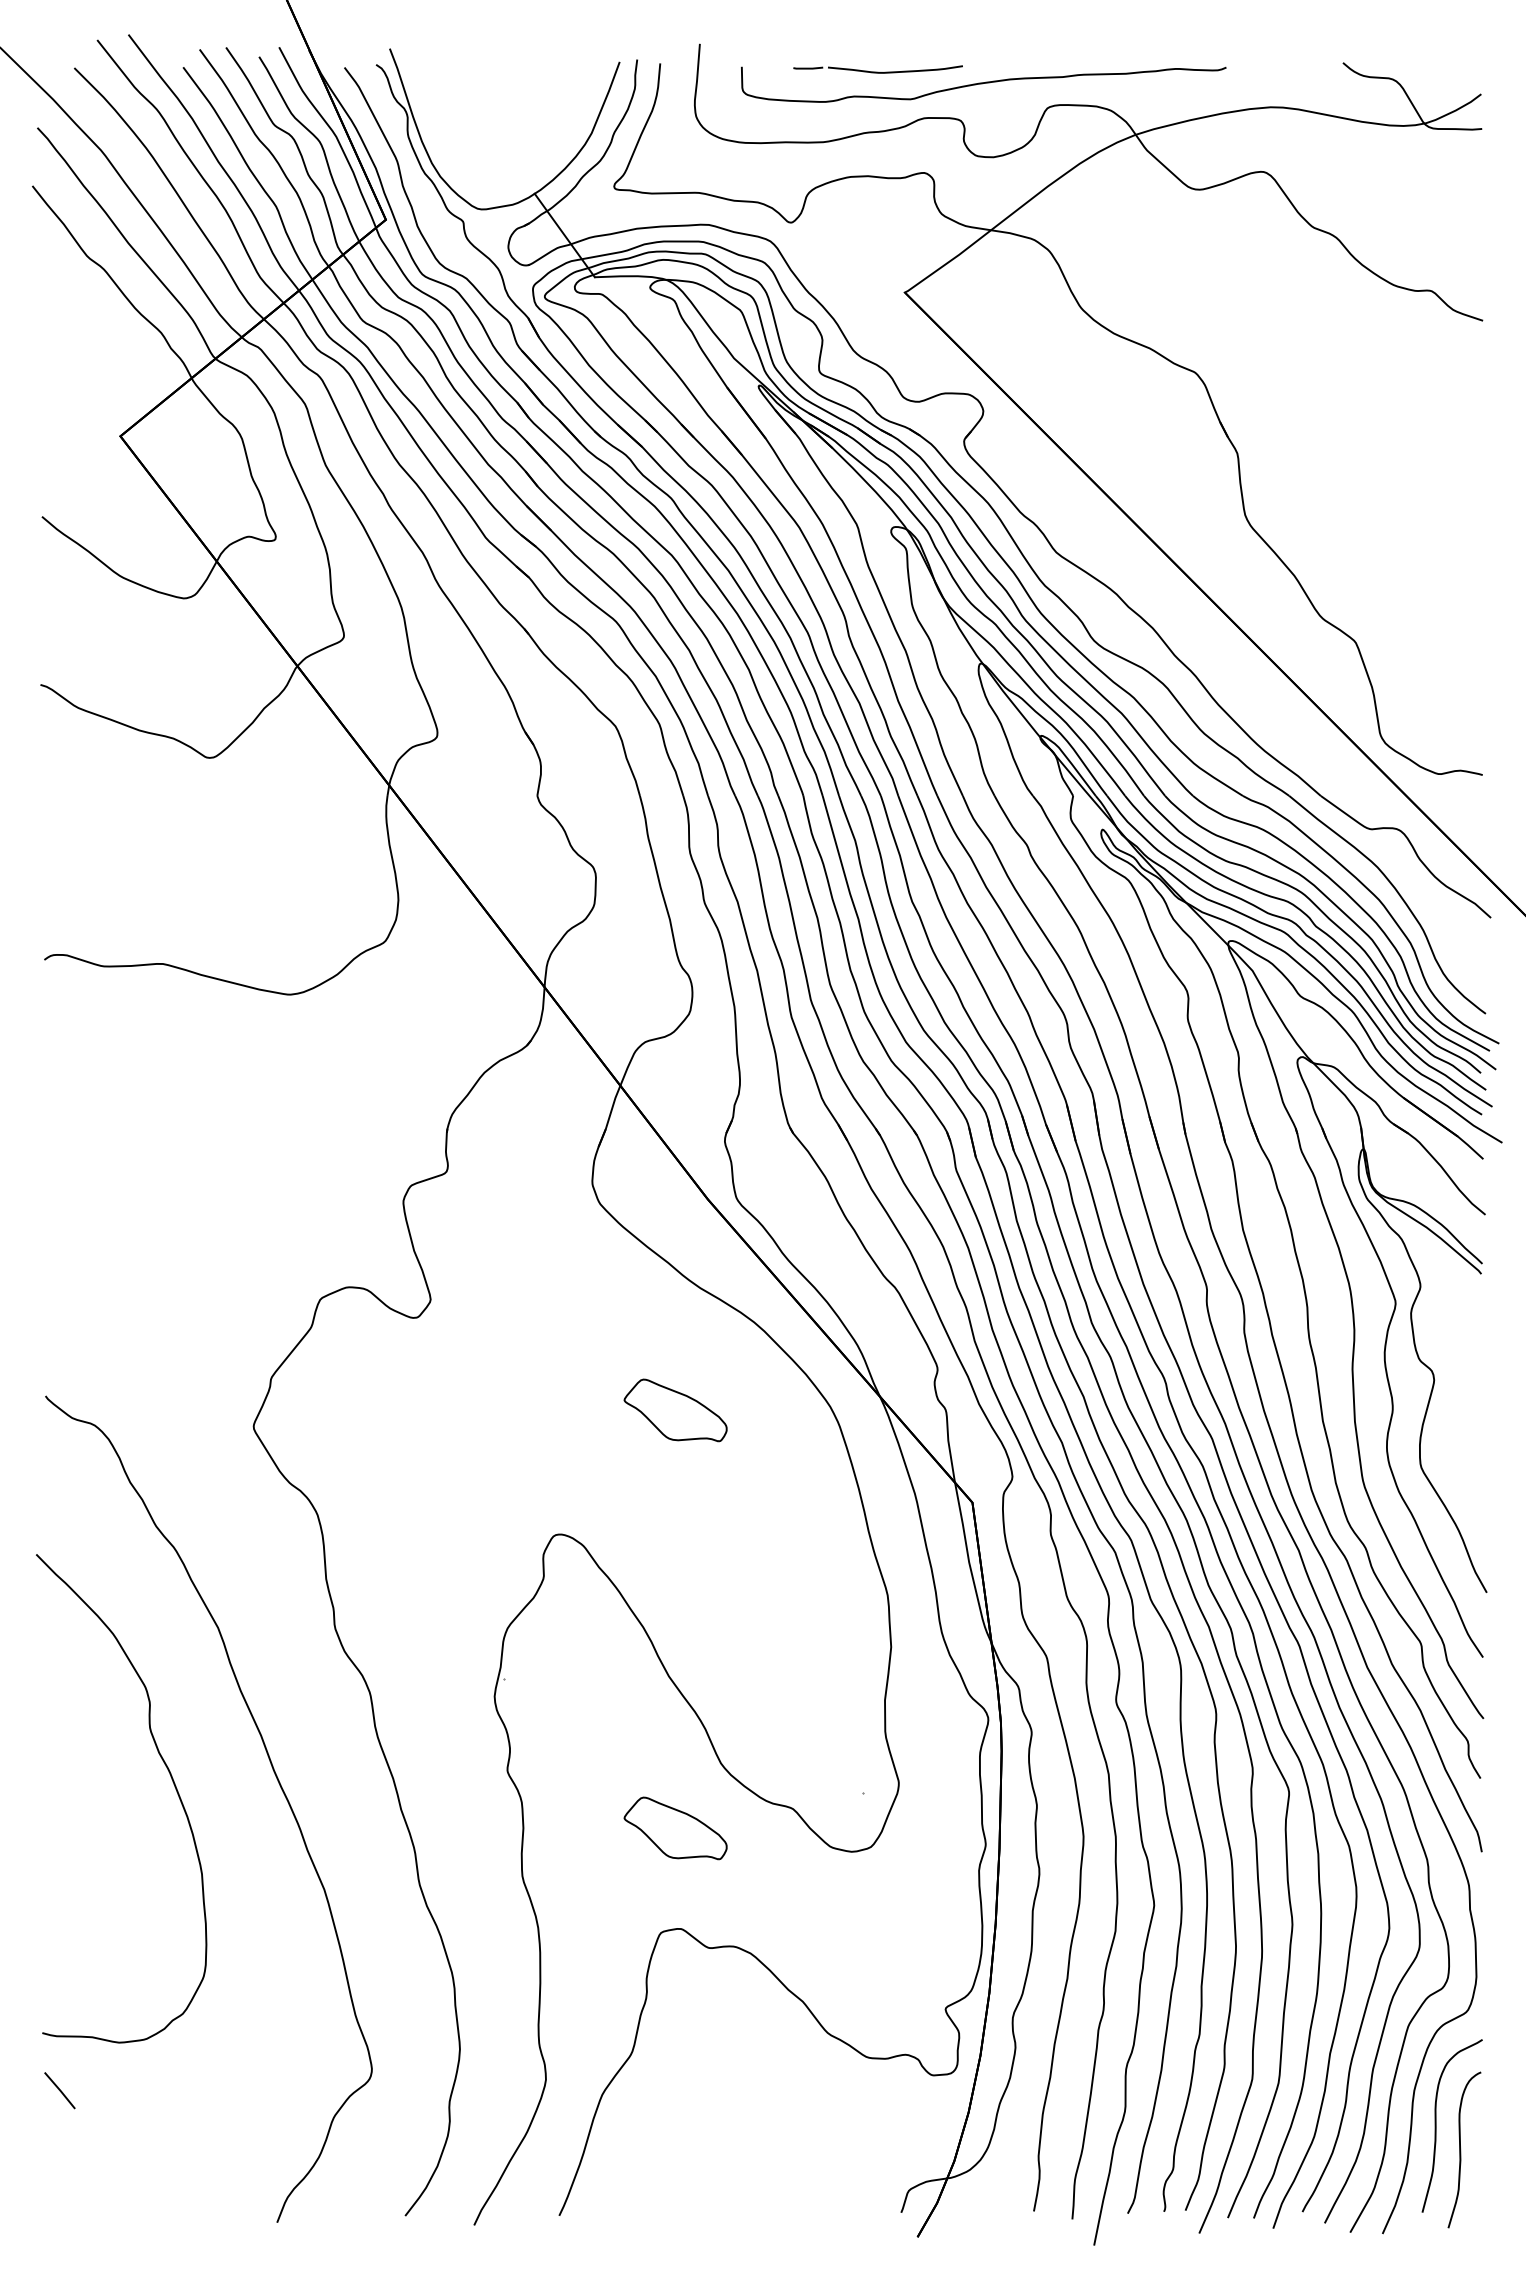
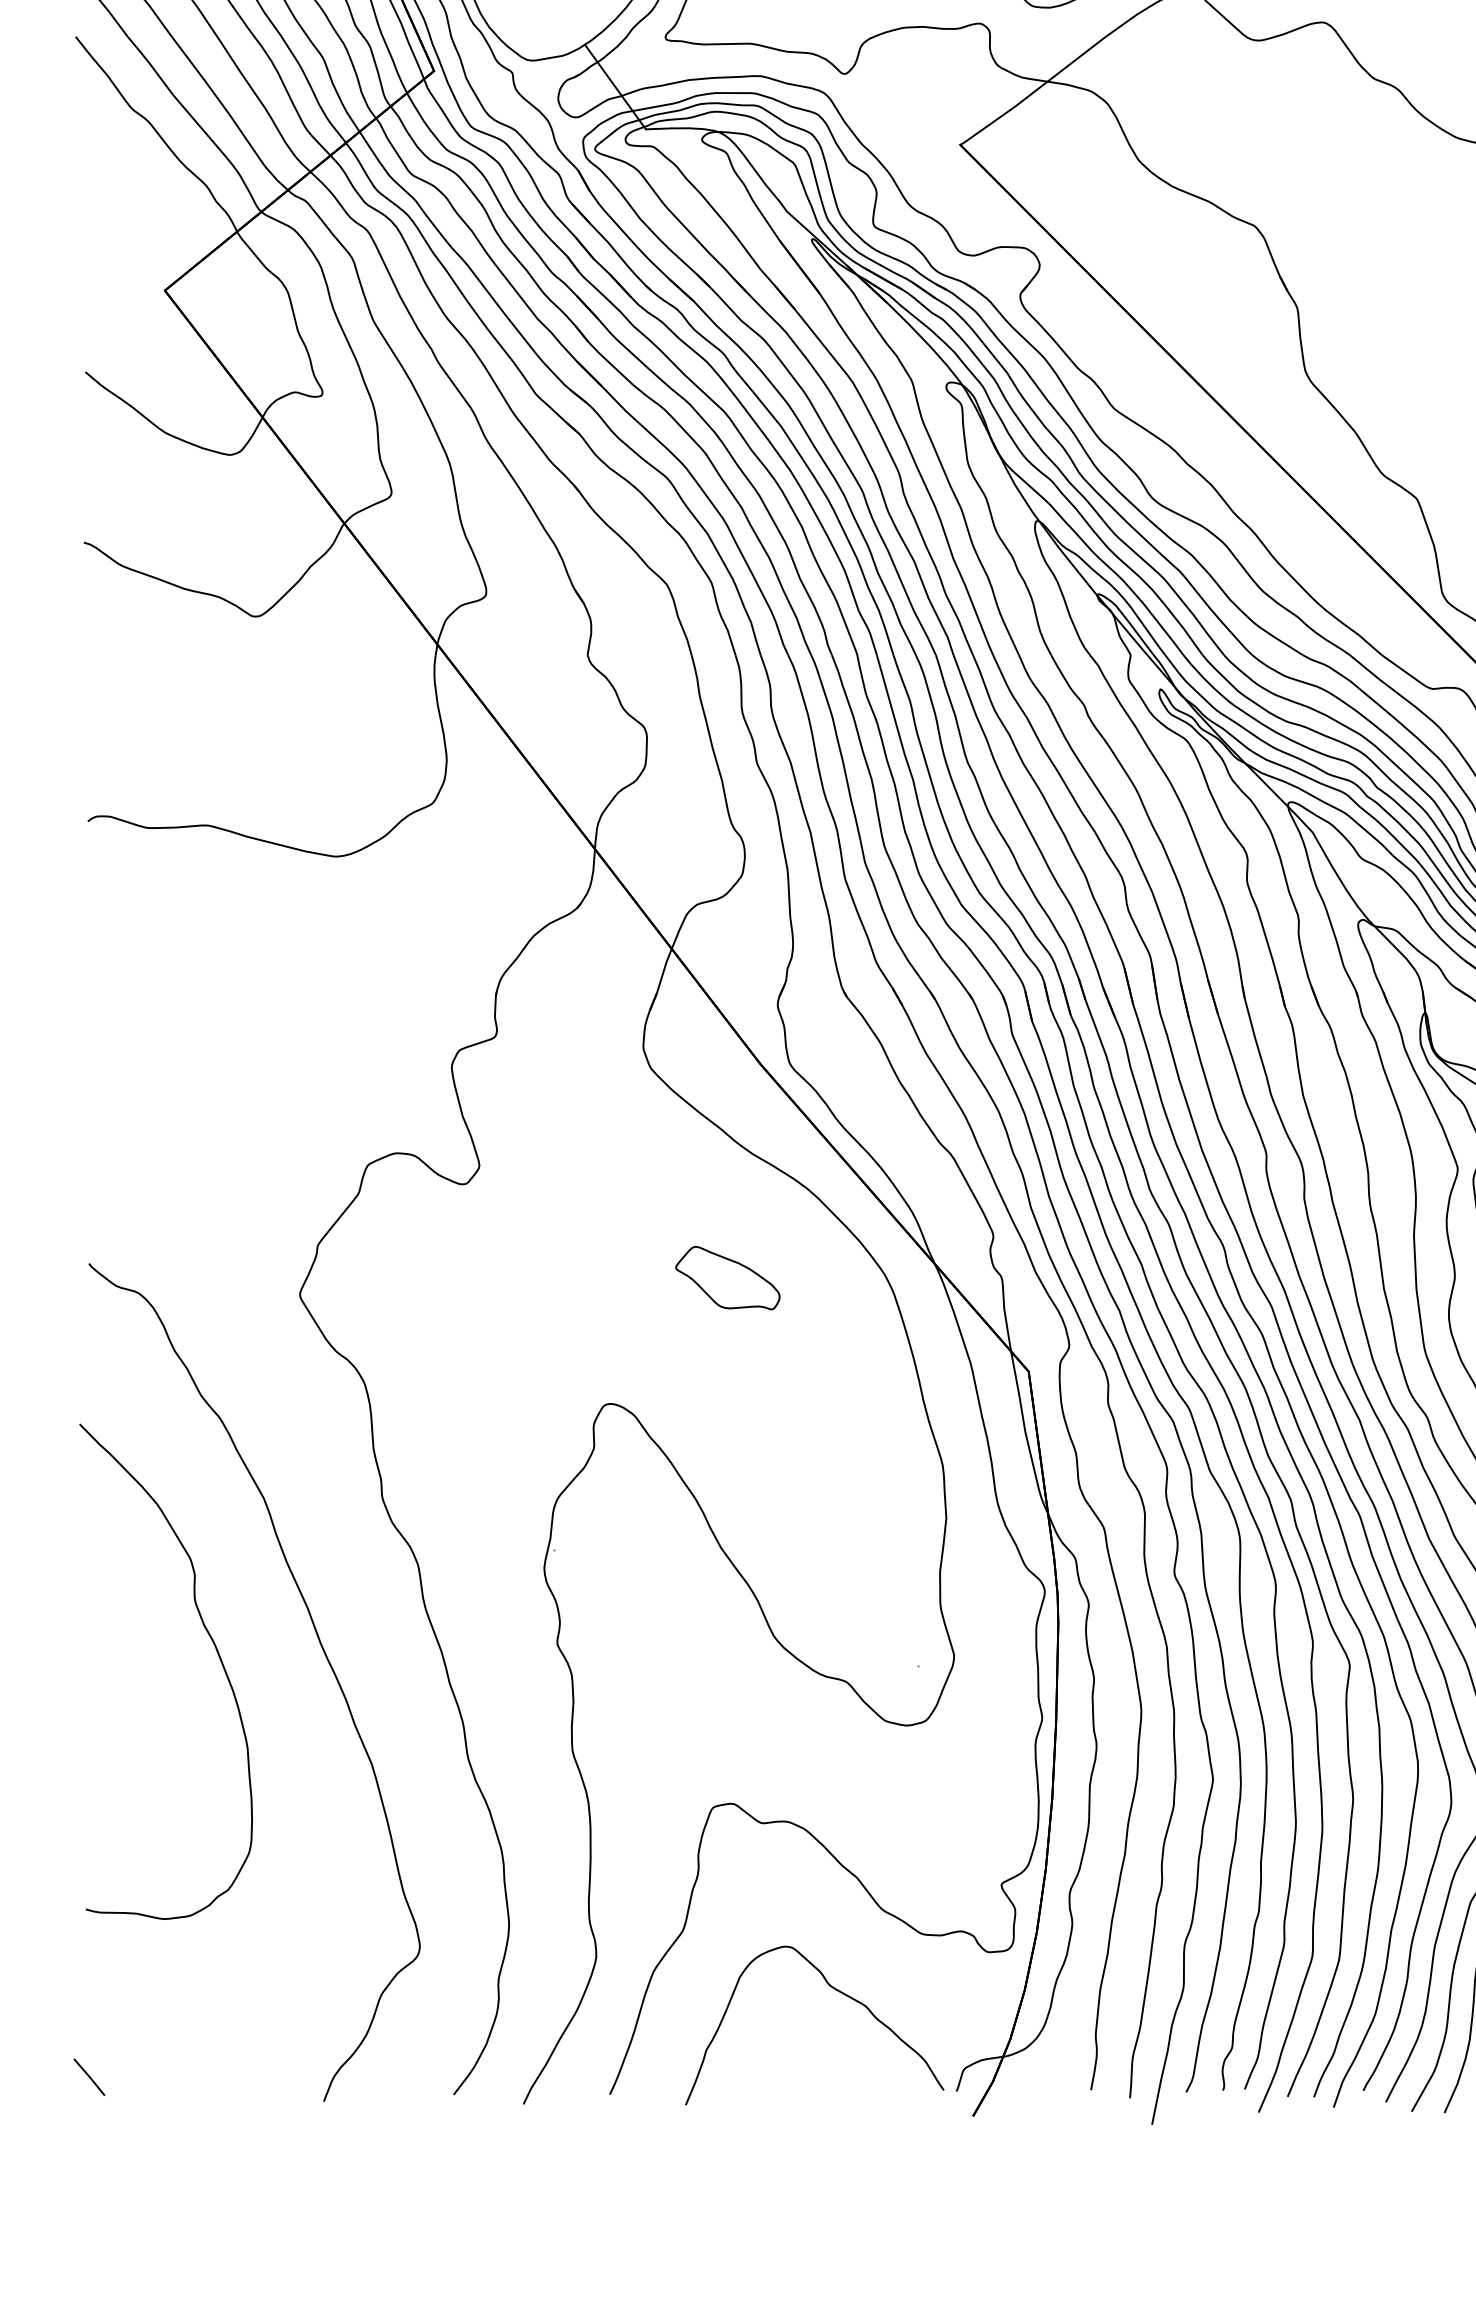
part: (675, 1828) -> (727, 1701), removed
line: (59, 2090) -> (88, 2077), moved
curve: (782, 2113) -> (836, 1990), added

